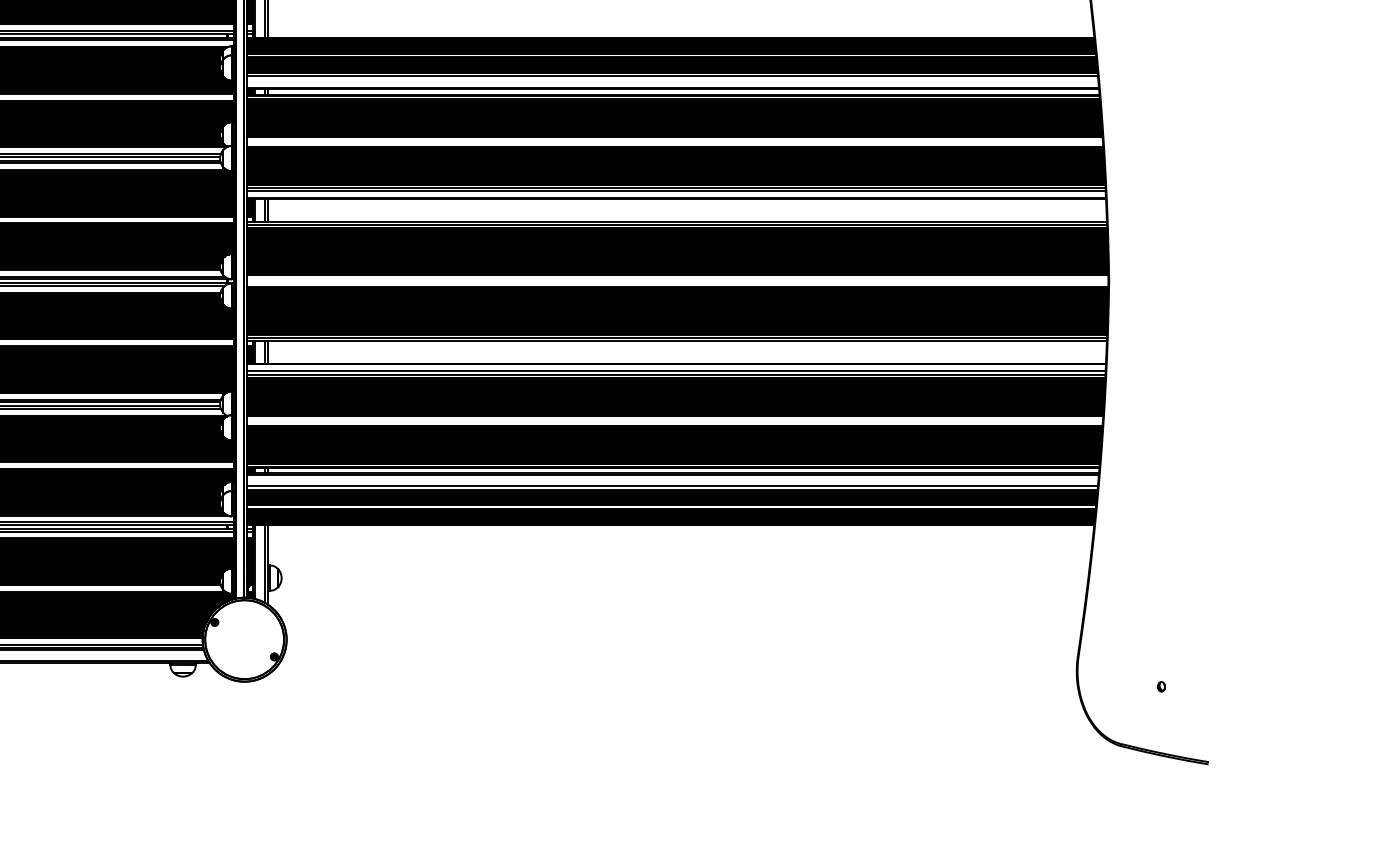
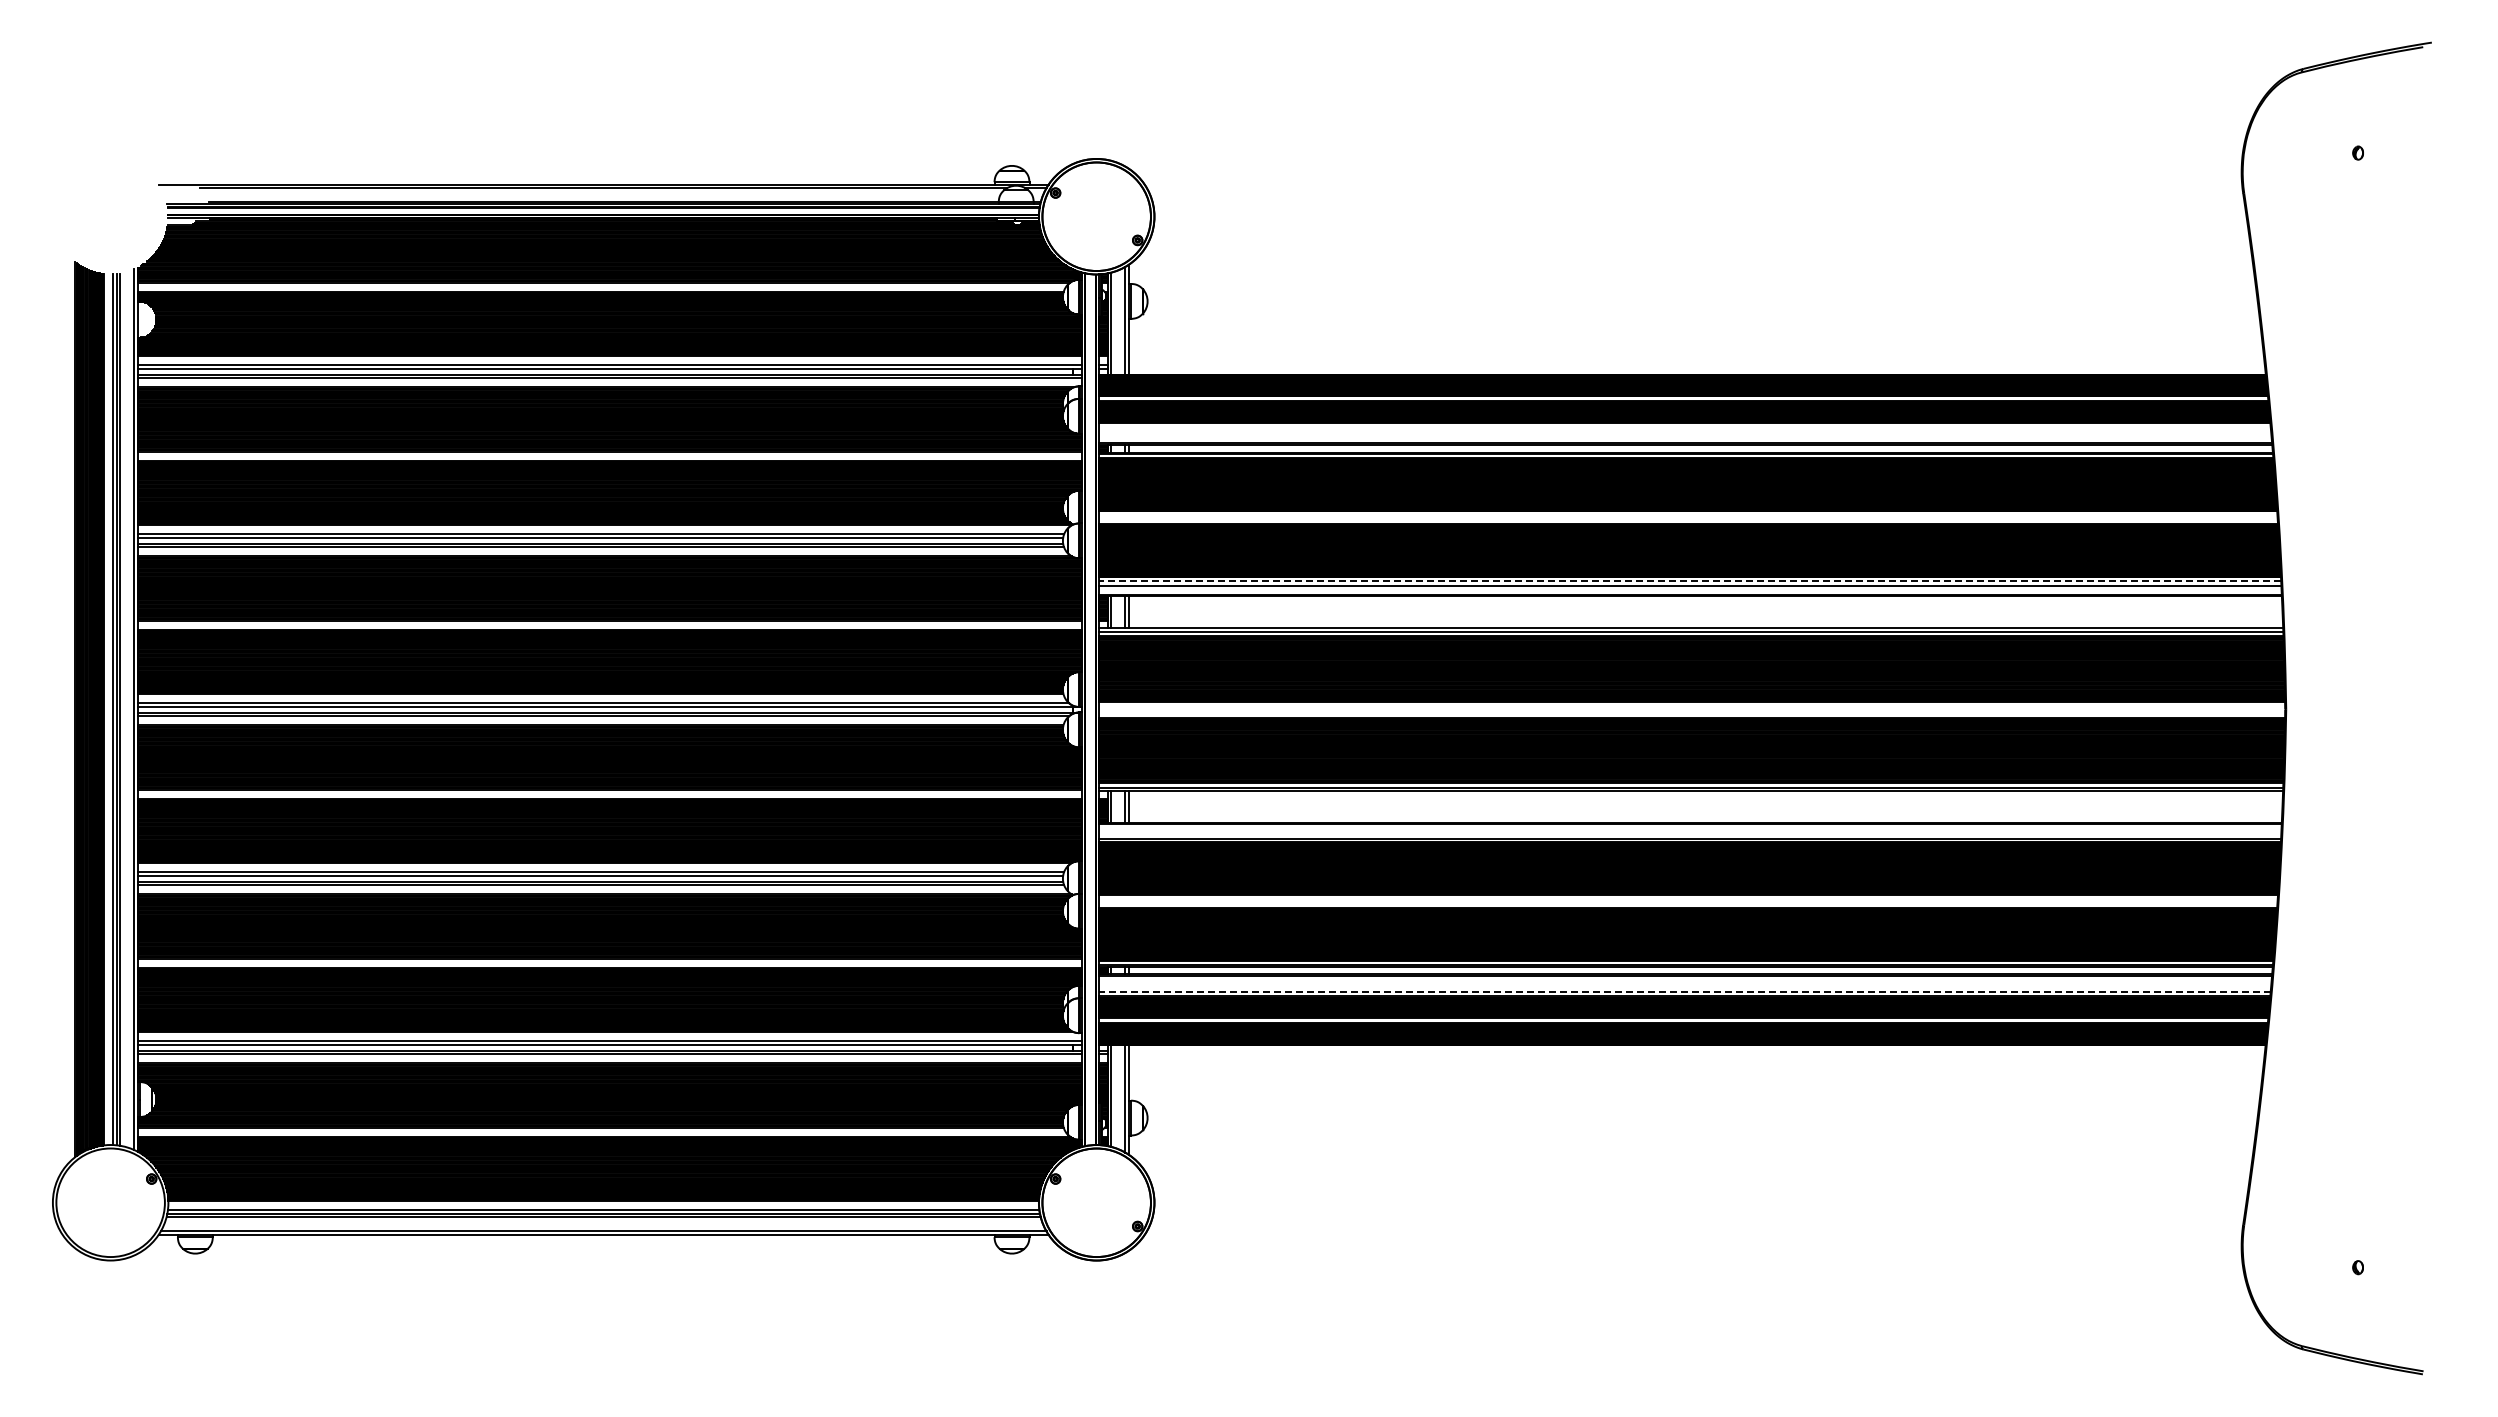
line: (671, 76) -> (1684, 427), removed
line: (676, 188) -> (1690, 581), solid -> dashed
line: (676, 371) -> (1690, 833), removed
line: (672, 486) -> (1685, 991), solid -> dashed

